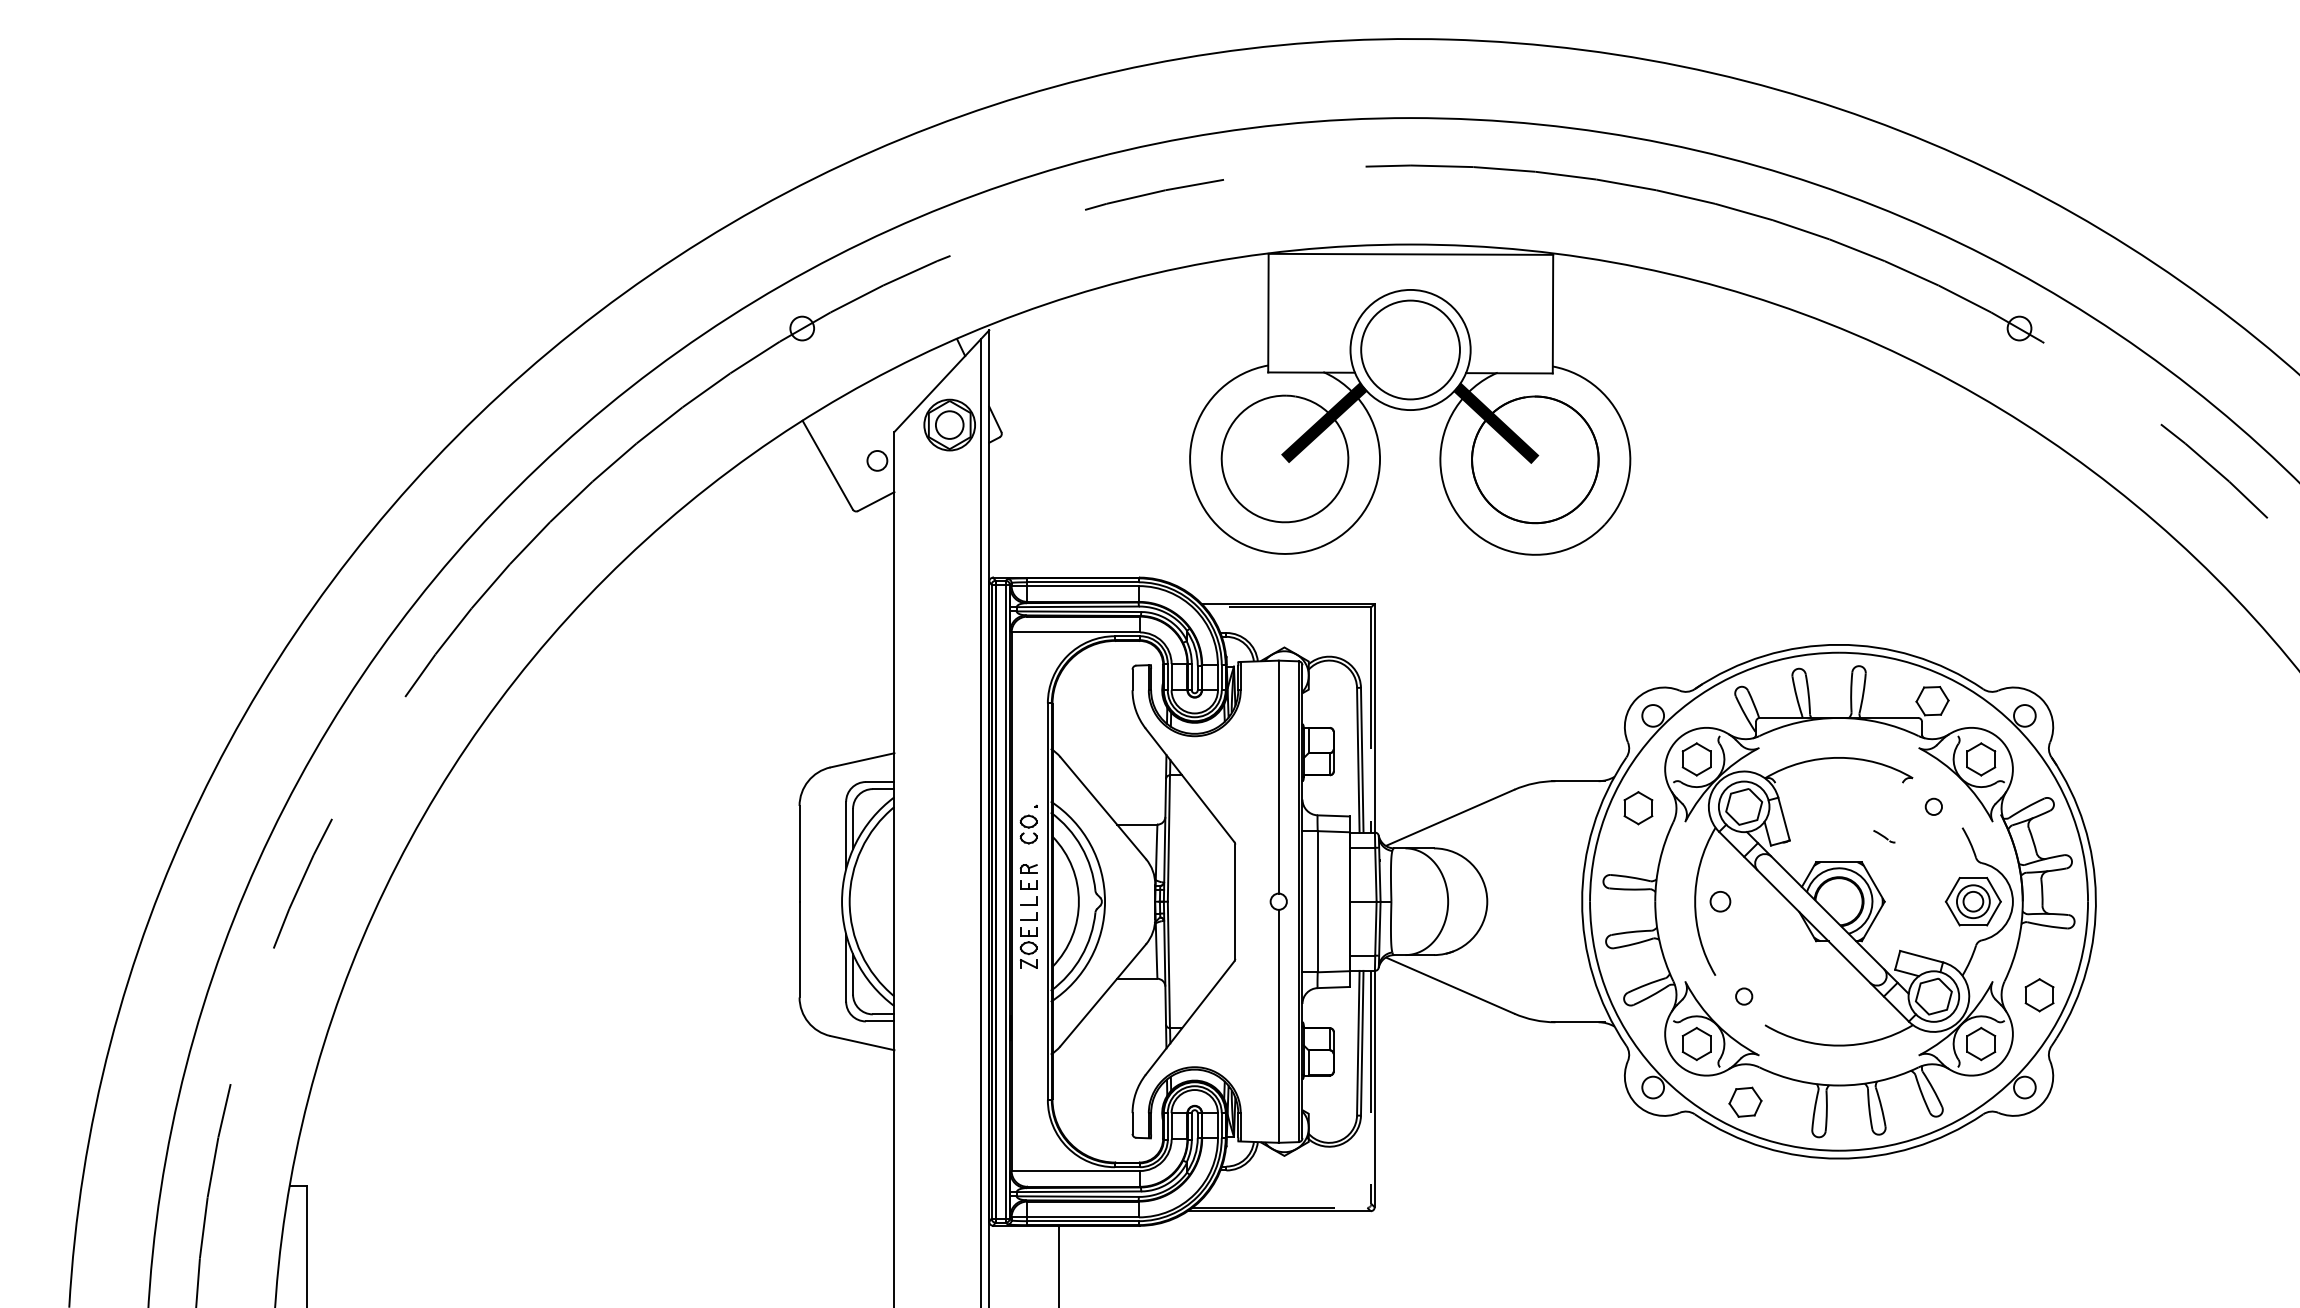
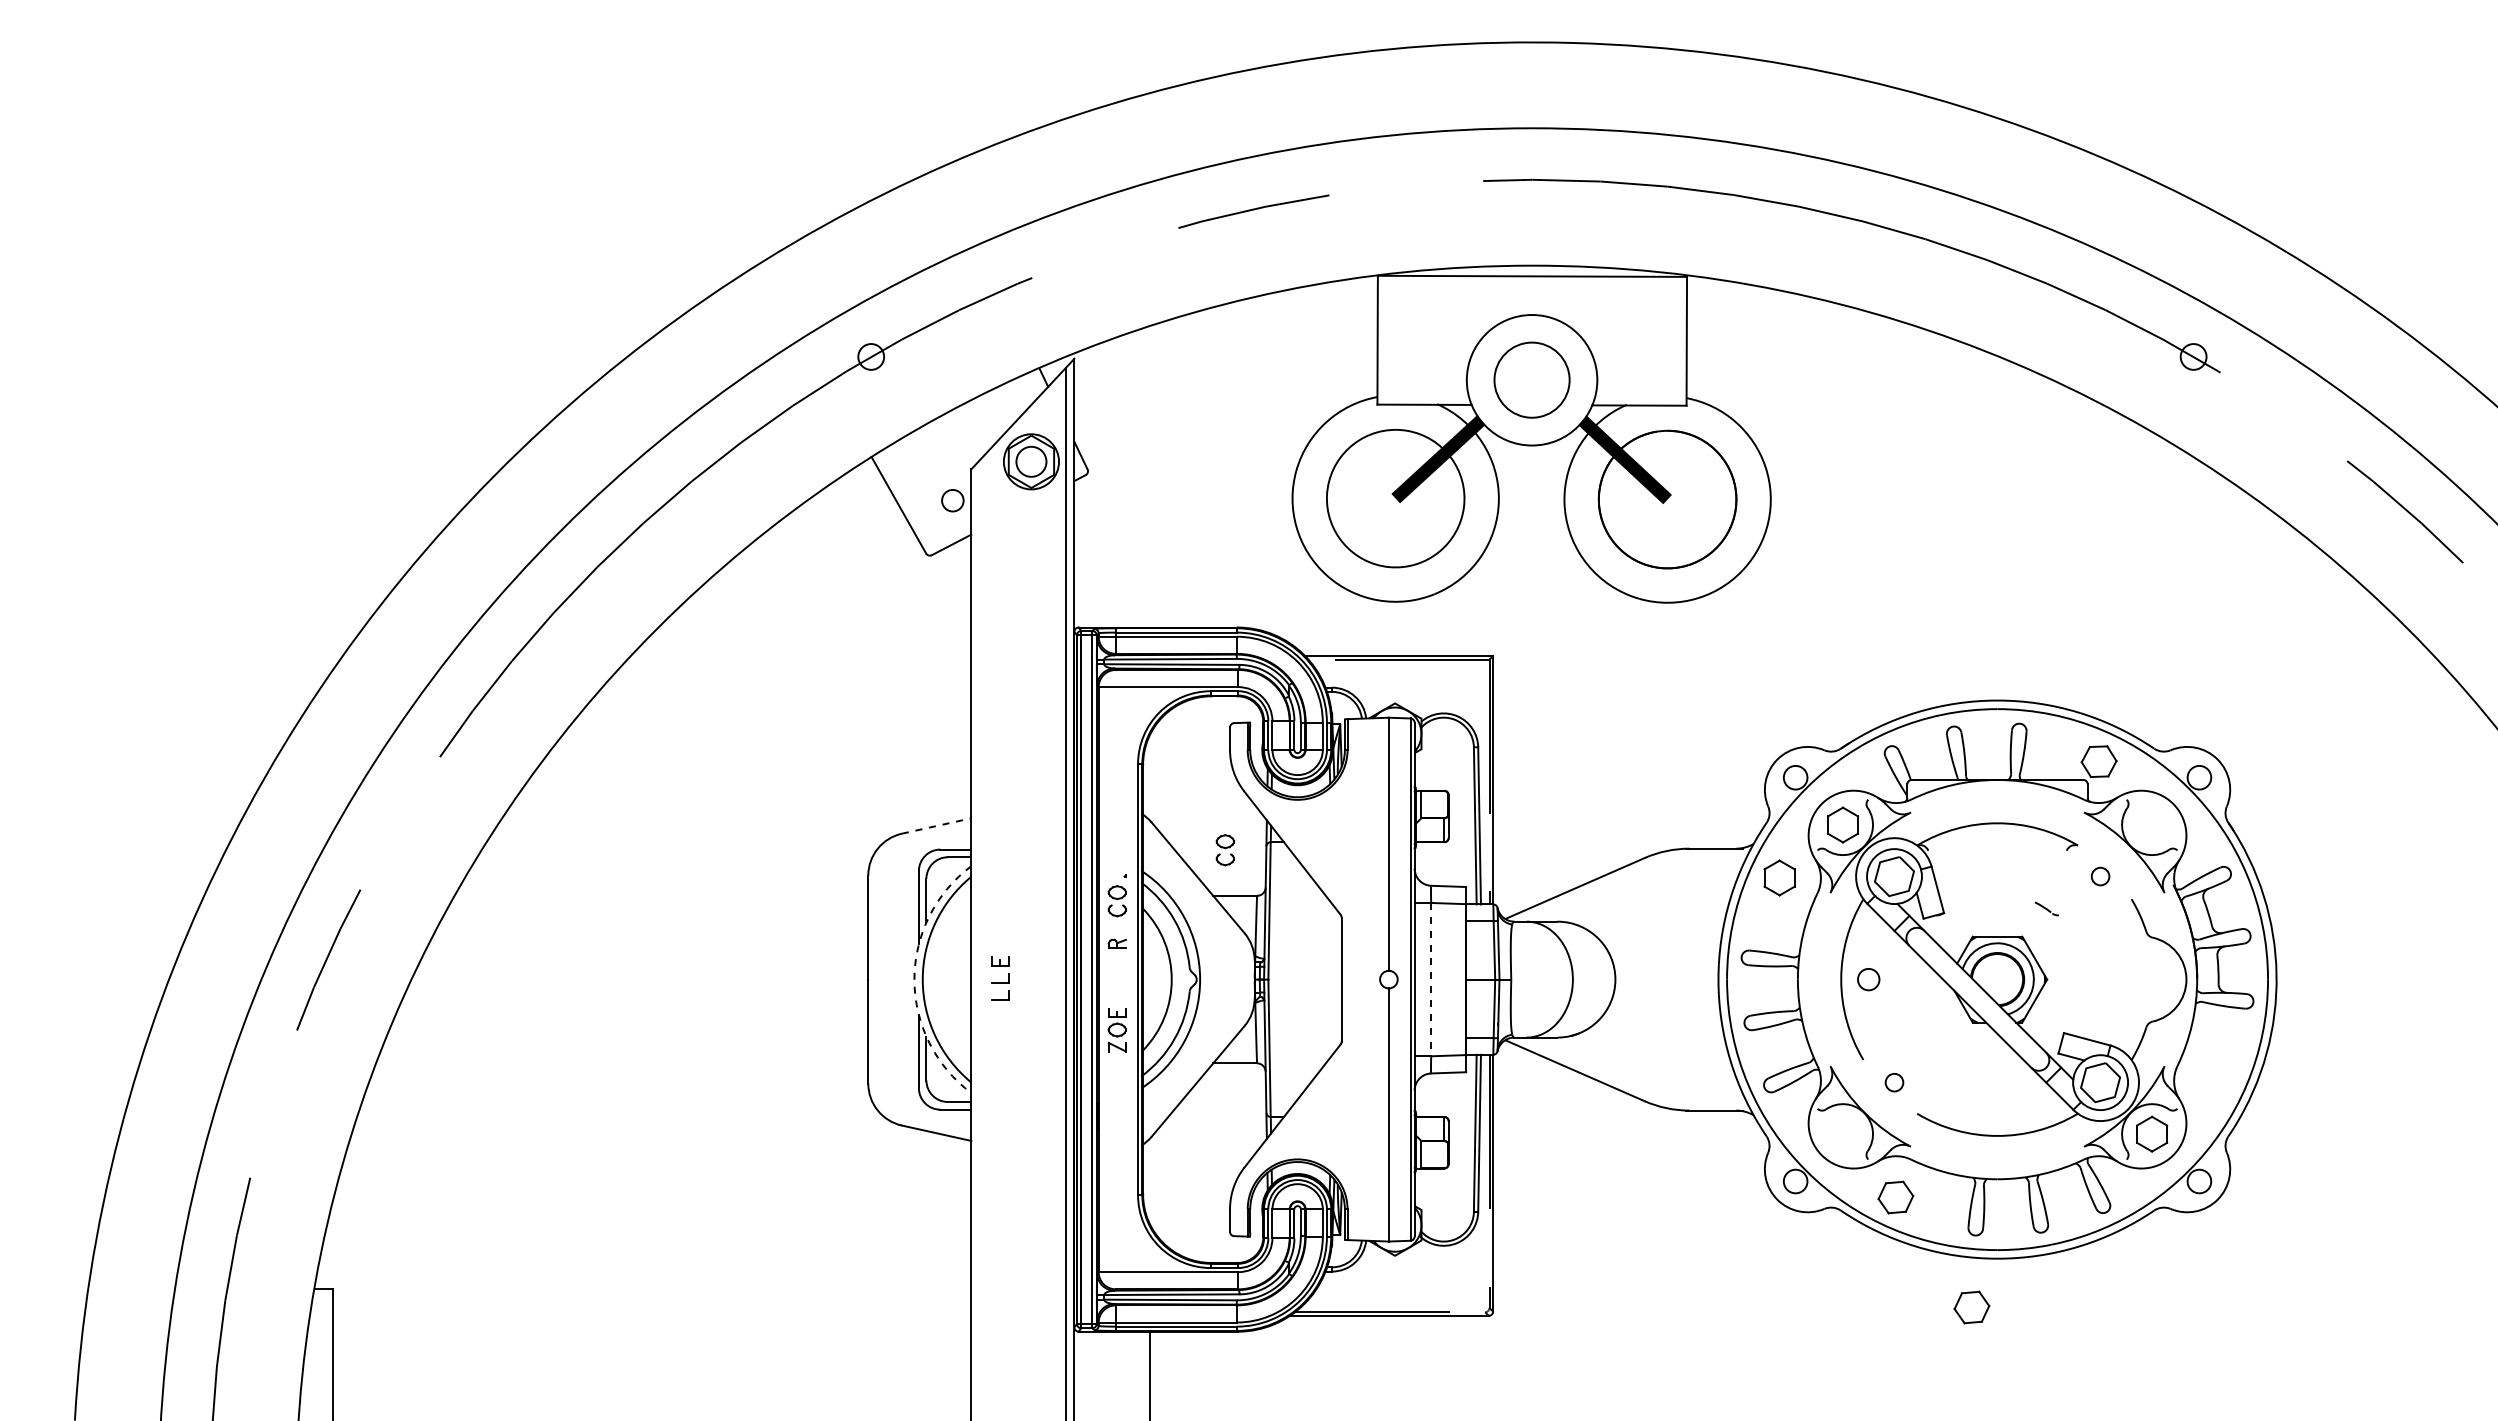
circle: (1410, 349) -> (1531, 379), size x0.7
part: (1981, 758) -> (2152, 824), removed
line: (862, 760) -> (936, 826), solid -> dashed
part: (1127, 782) -> (1224, 850), added
part: (1028, 900) -> (1000, 978), moved
arc: (842, 901) -> (914, 979), solid -> dashed
line: (1317, 901) -> (1431, 979), solid -> dashed
part: (1973, 901) -> (2143, 979), removed
part: (2039, 994) -> (2215, 1080), removed
part: (1696, 1043) -> (1842, 1133), removed
part: (1815, 1203) -> (1971, 1307), added

